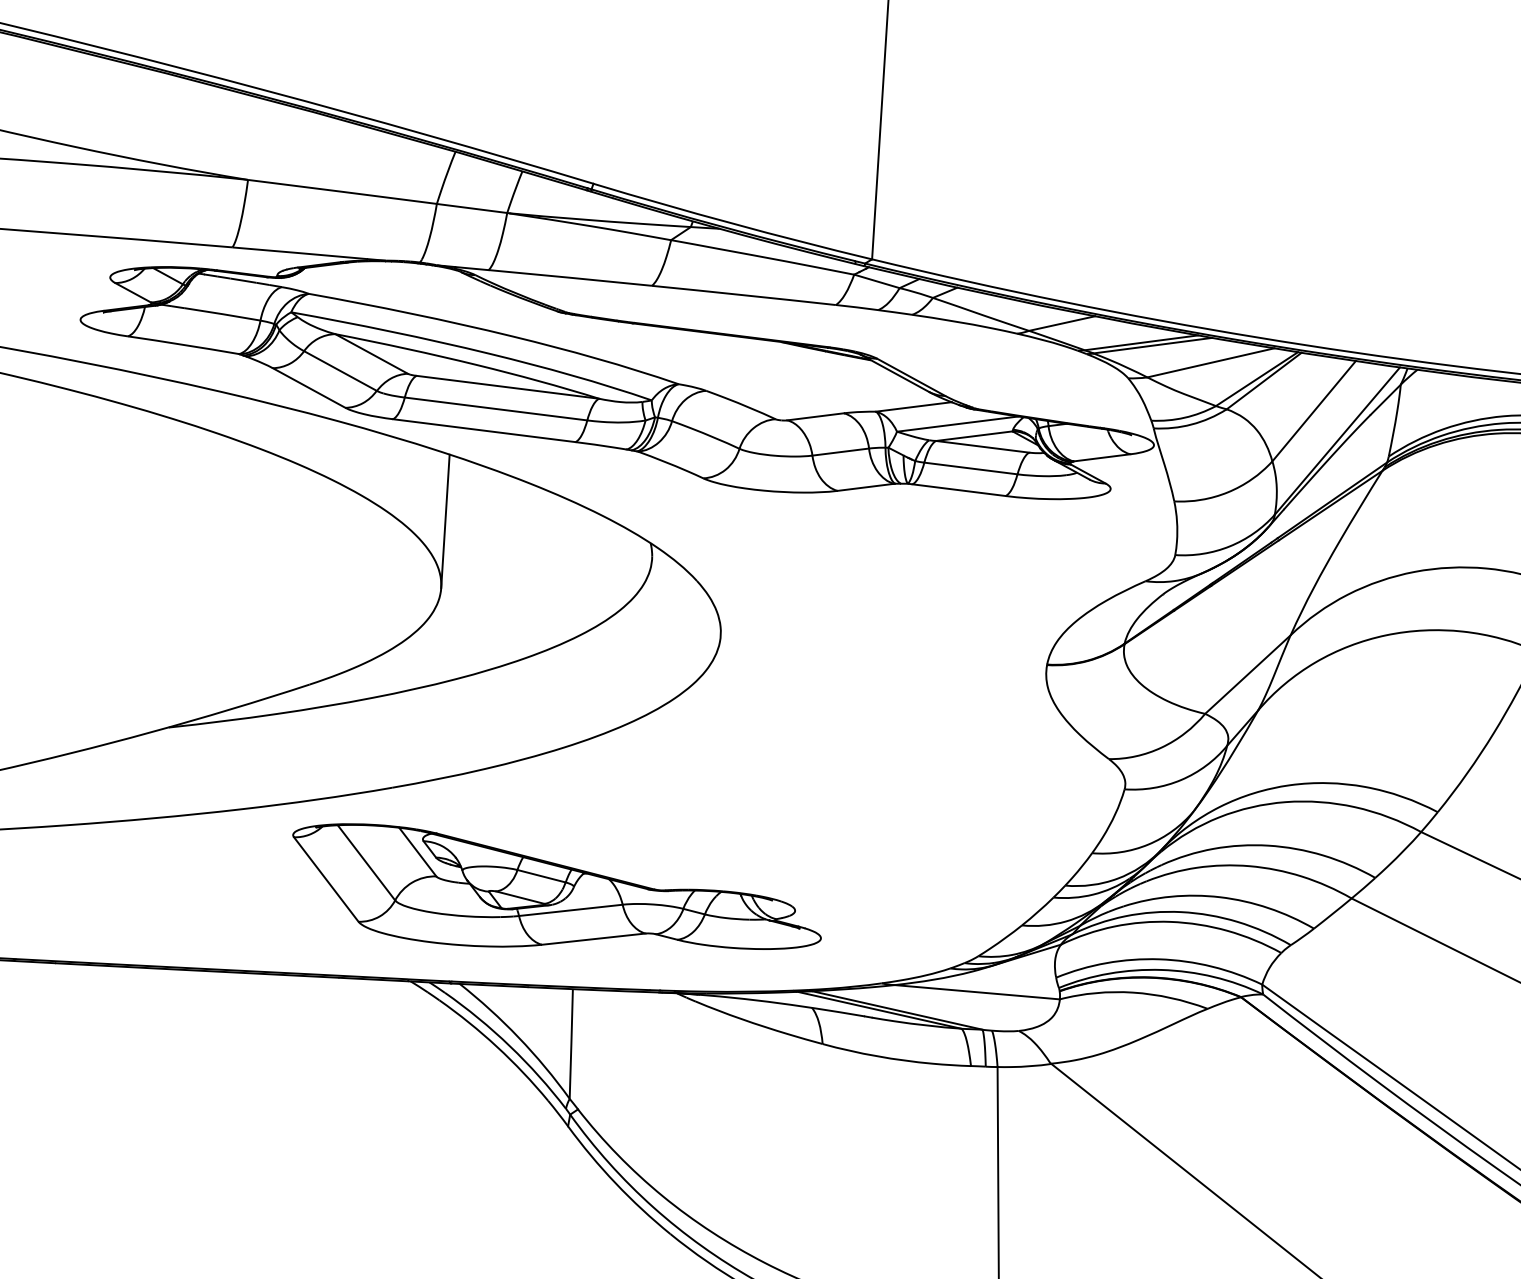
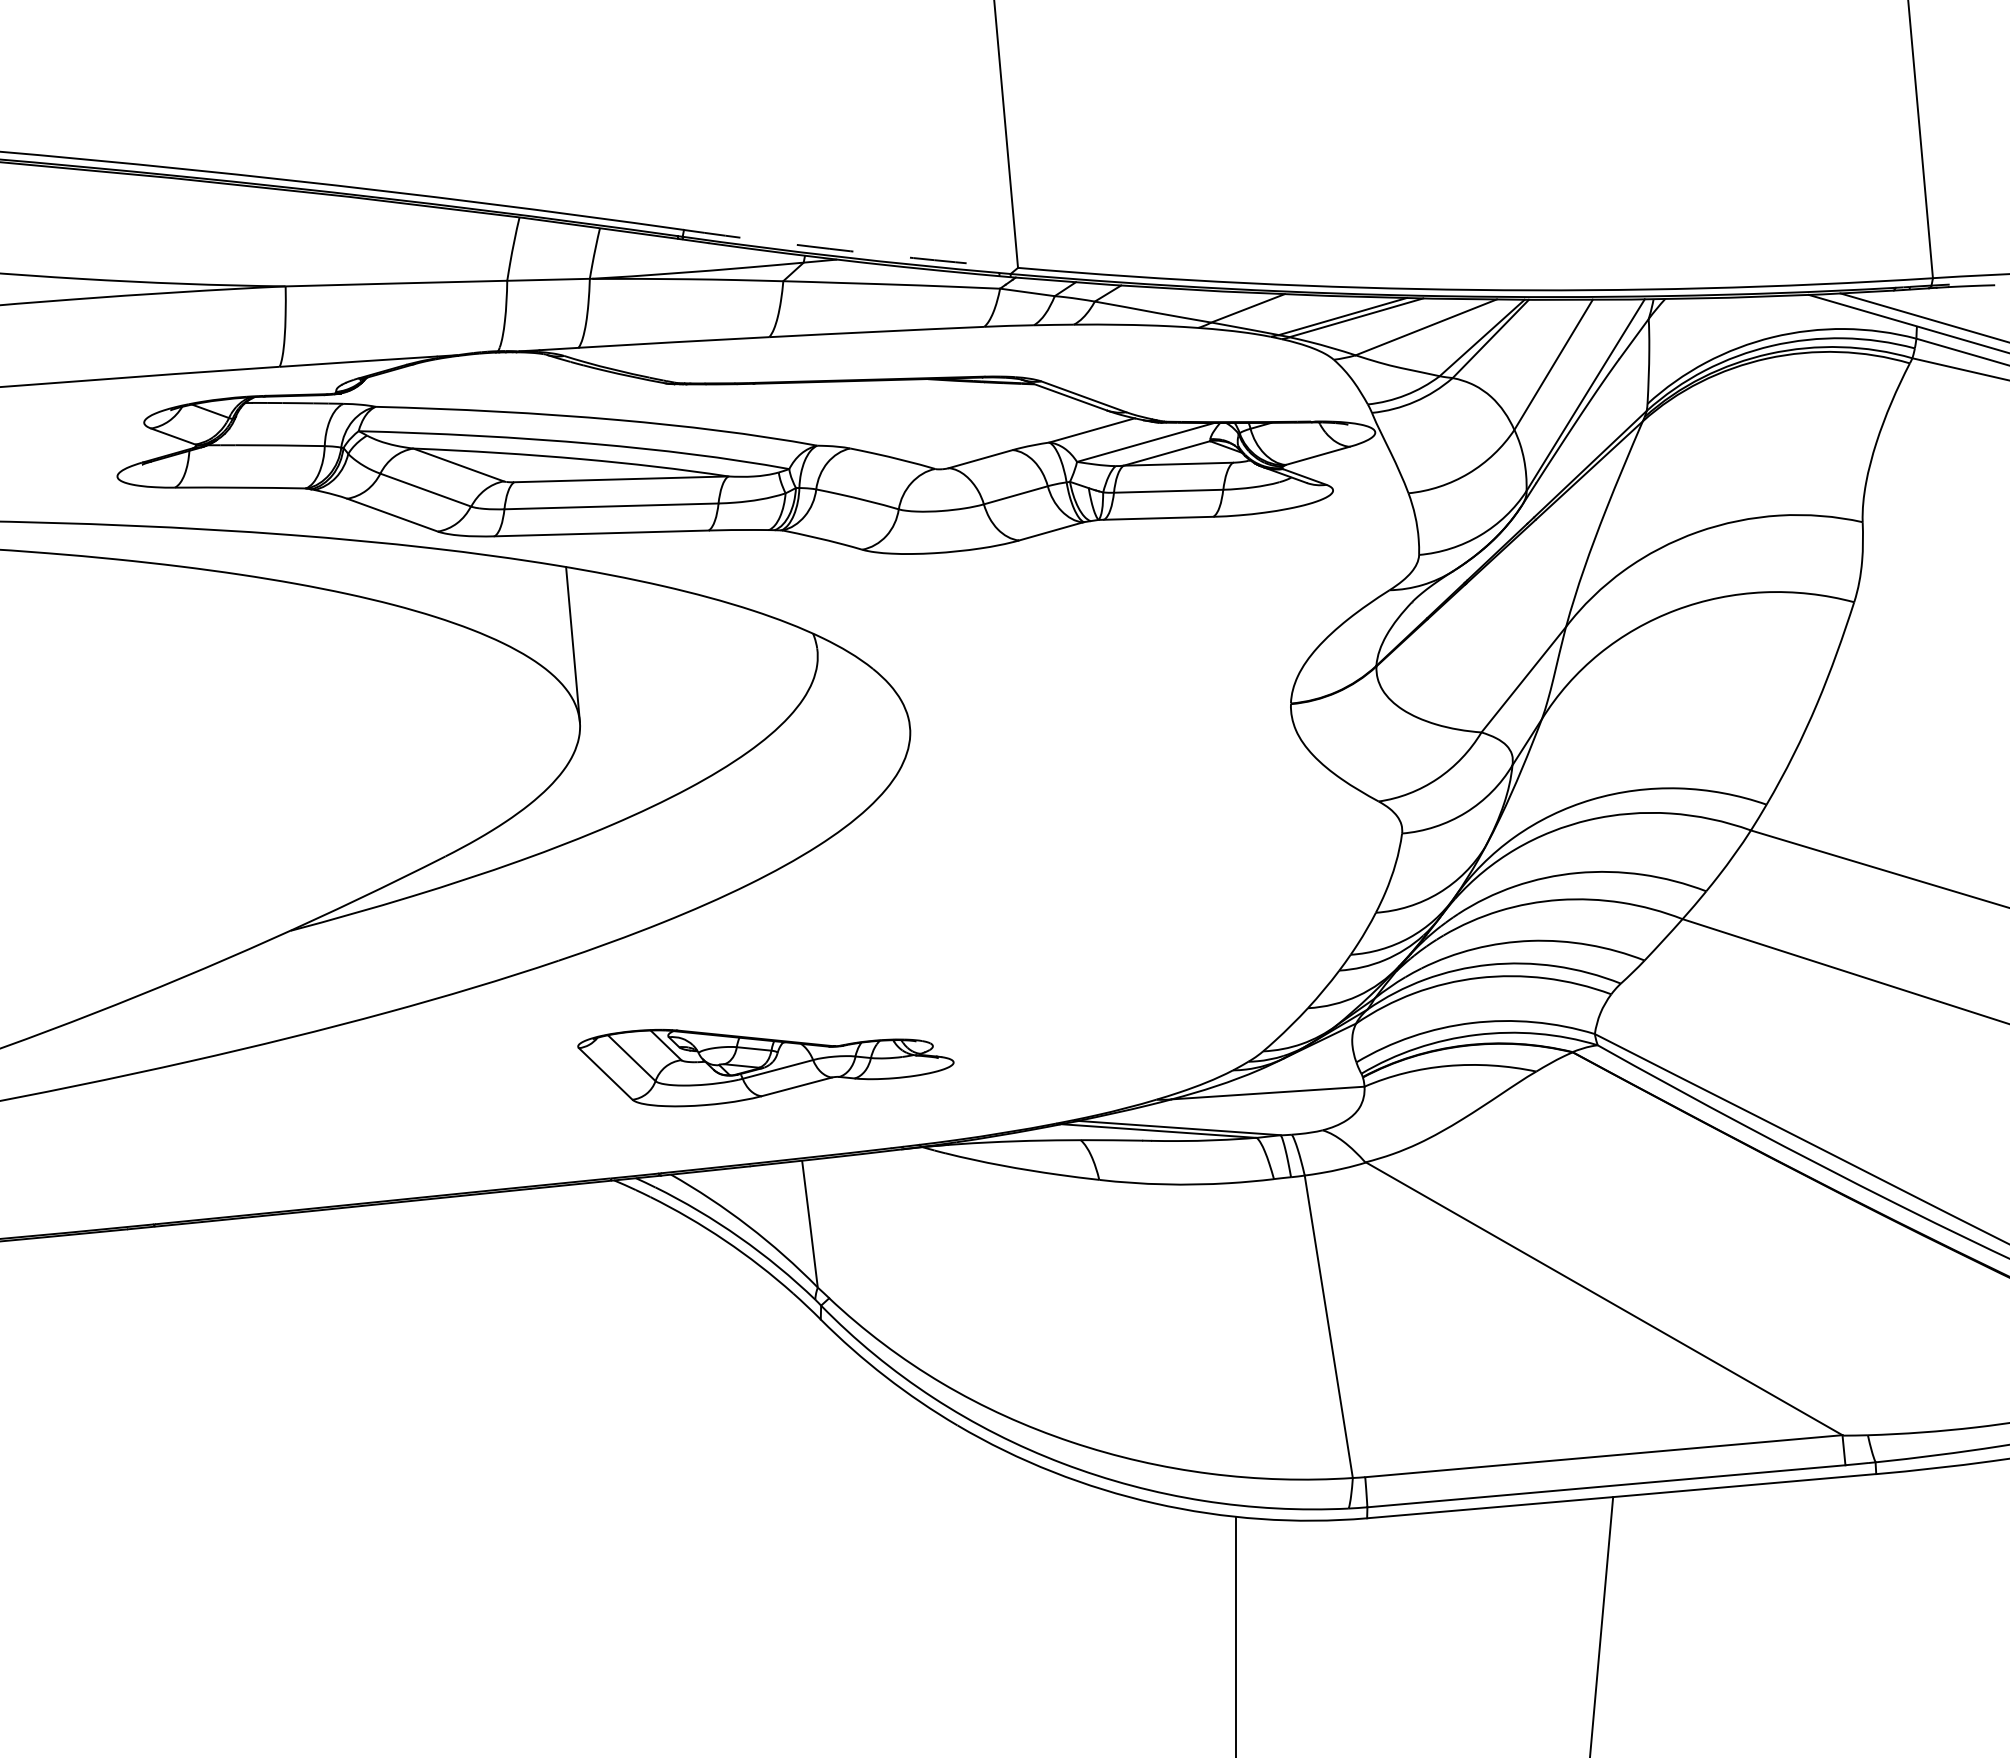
arc: (732, 223) -> (850, 251), solid -> dashed
part: (553, 905) -> (765, 1067), size x0.6

